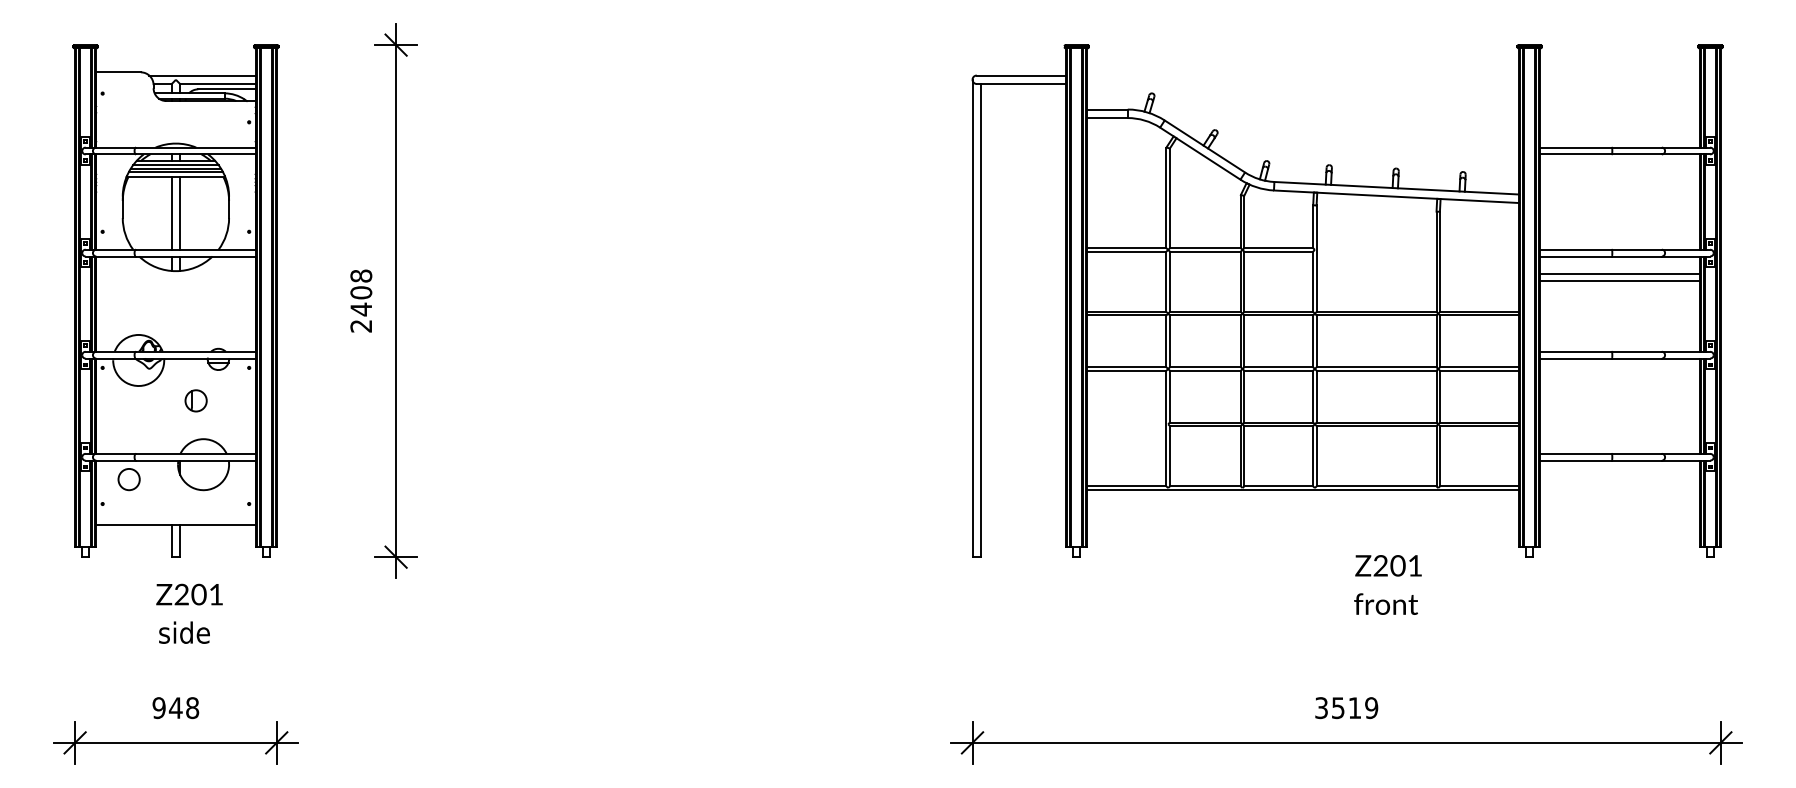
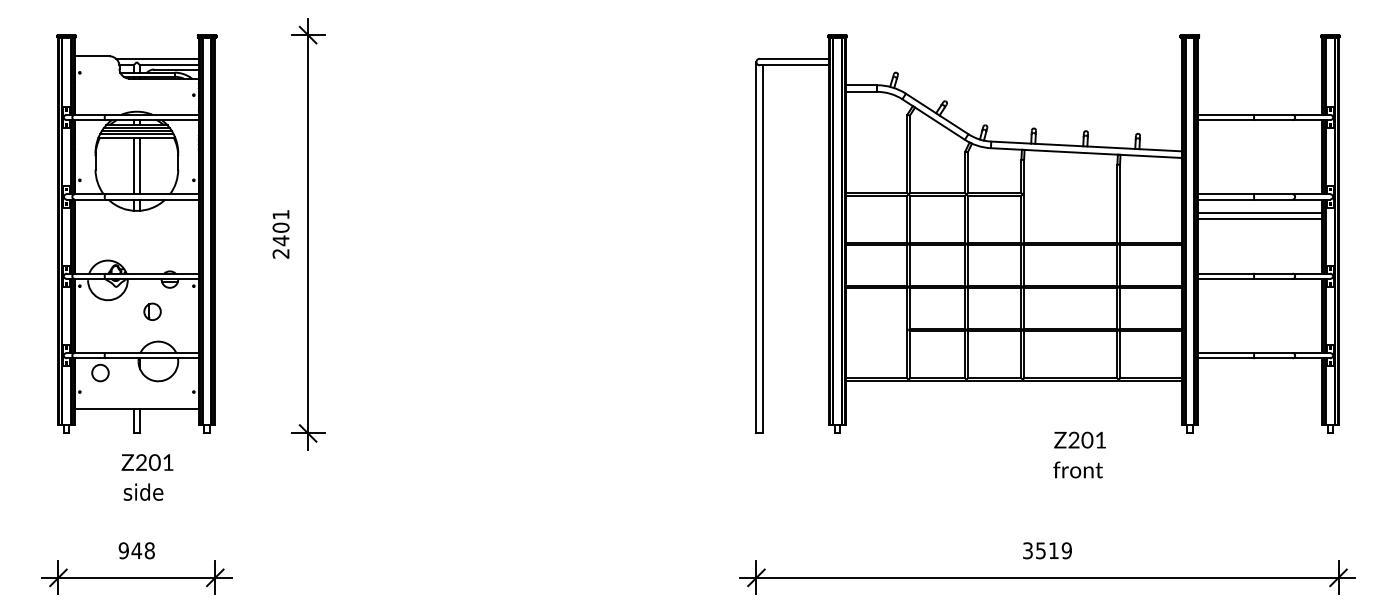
text: (361, 275) -> (281, 214), 2408 -> 2401

